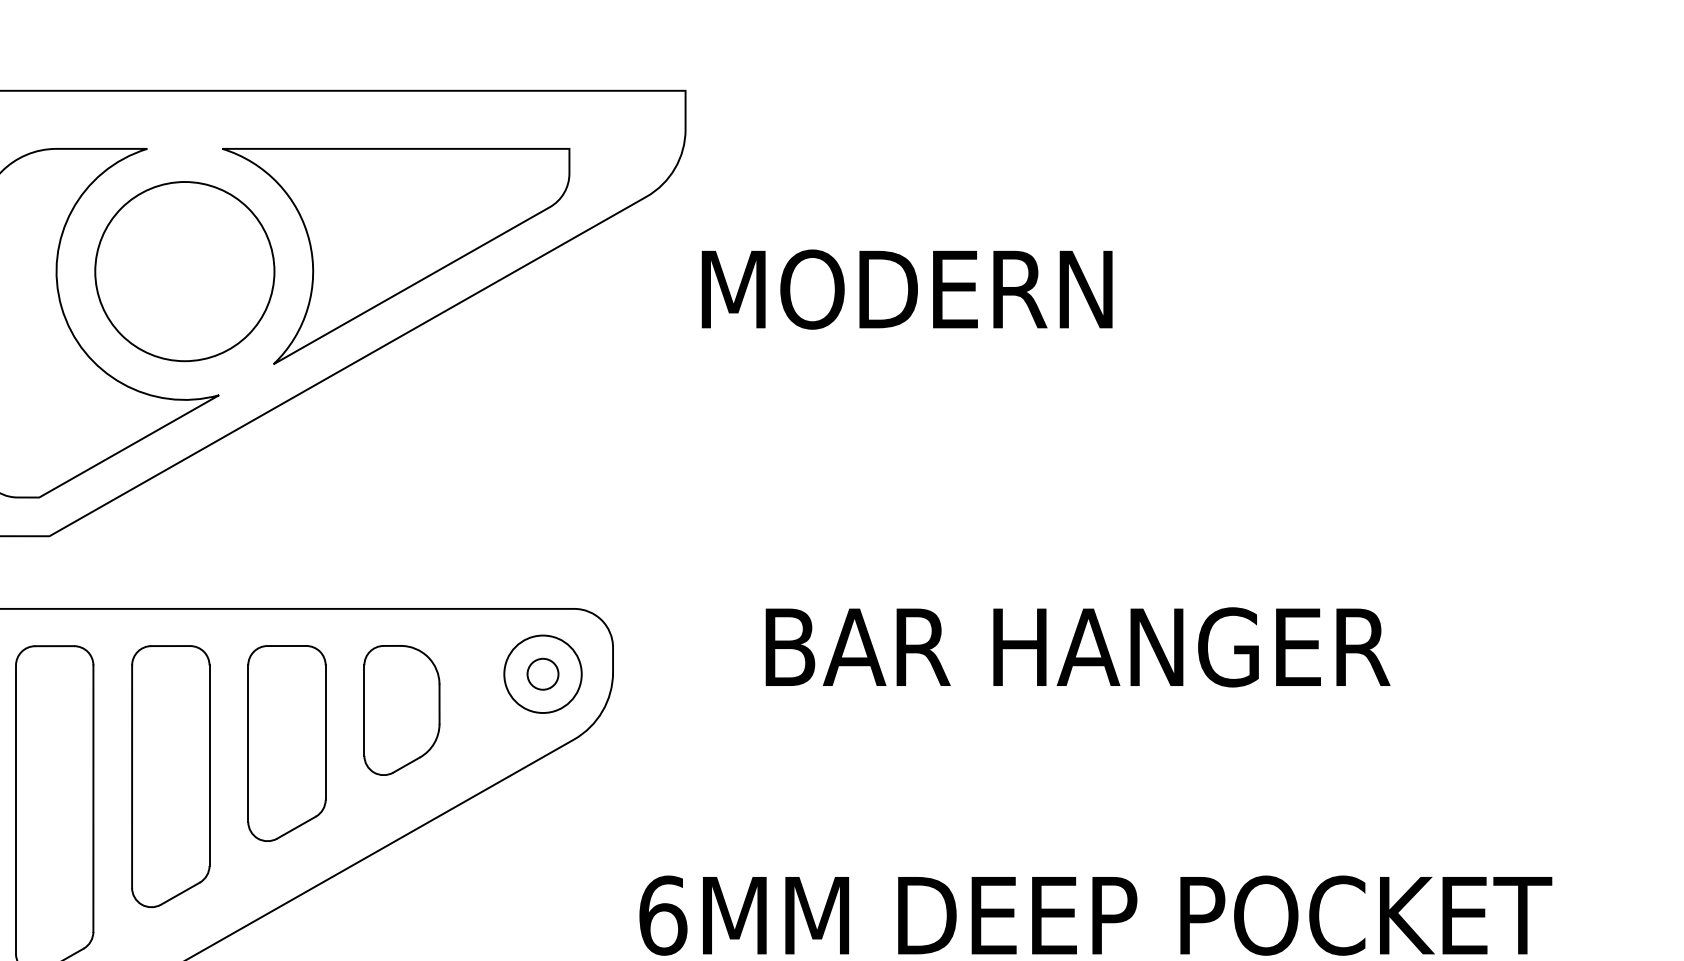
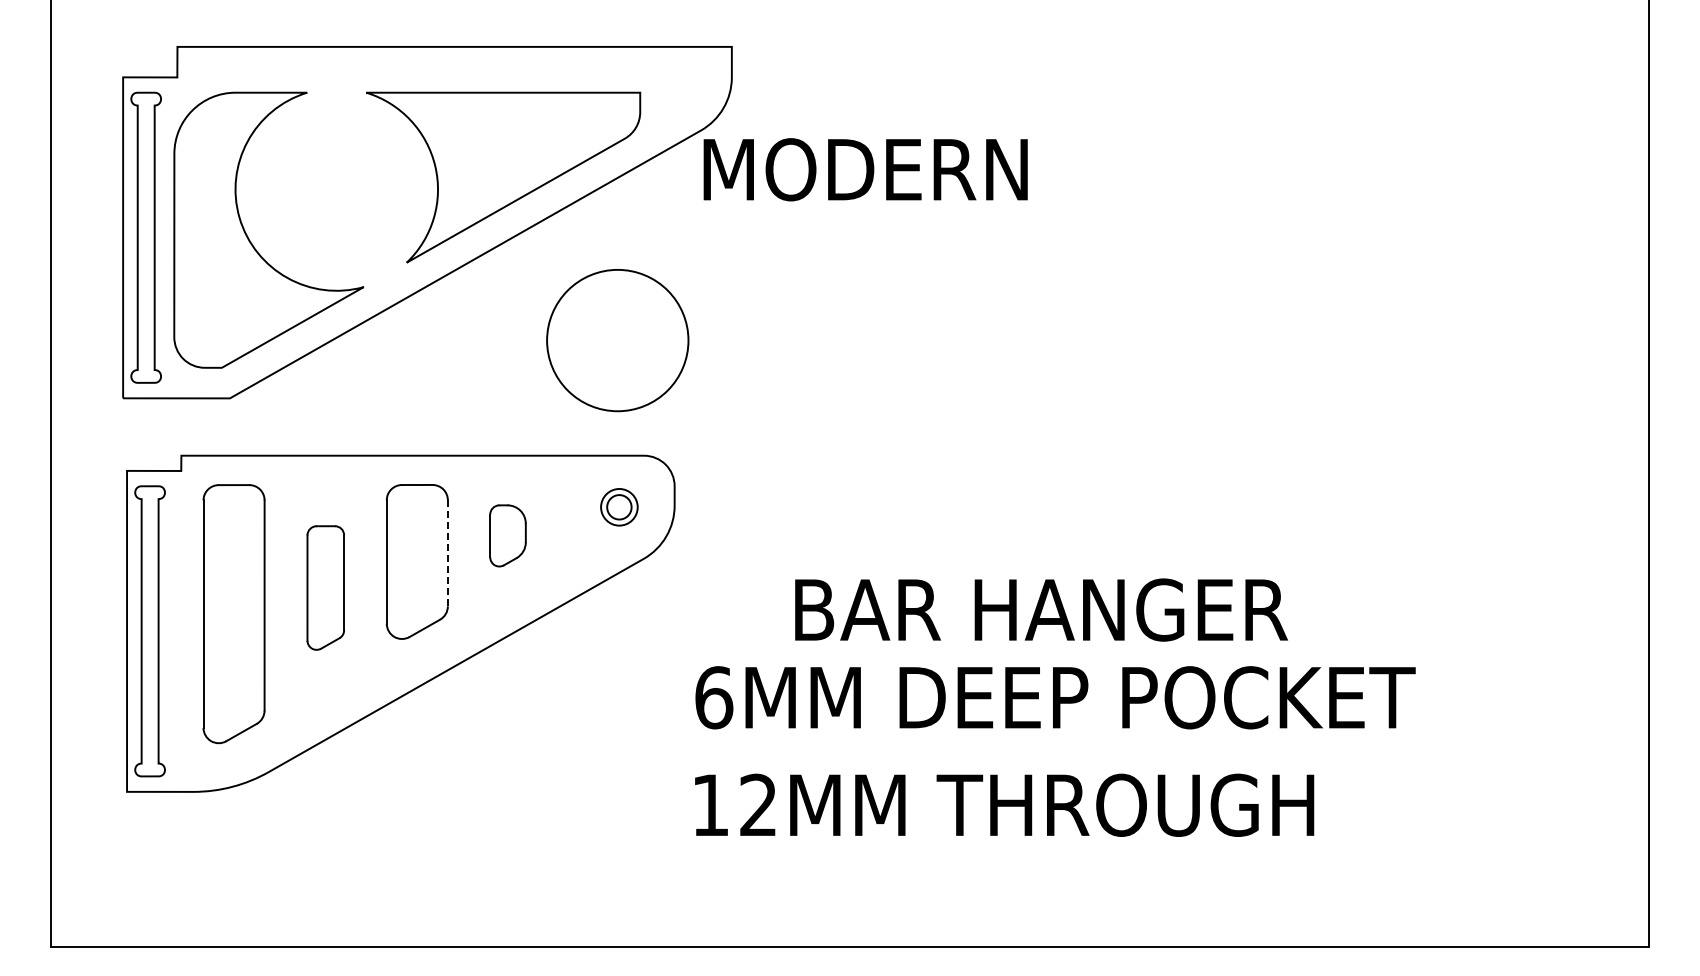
part: (184, 271) -> (617, 340), moved
text: (906, 289) -> (865, 169), moved
text: (1077, 646) -> (1041, 609), moved
circle: (541, 673) -> (618, 506), size x0.6
part: (401, 710) -> (507, 535), size x0.6
line: (325, 731) -> (447, 552), solid -> dashed
part: (170, 775) -> (325, 587), size x0.6

